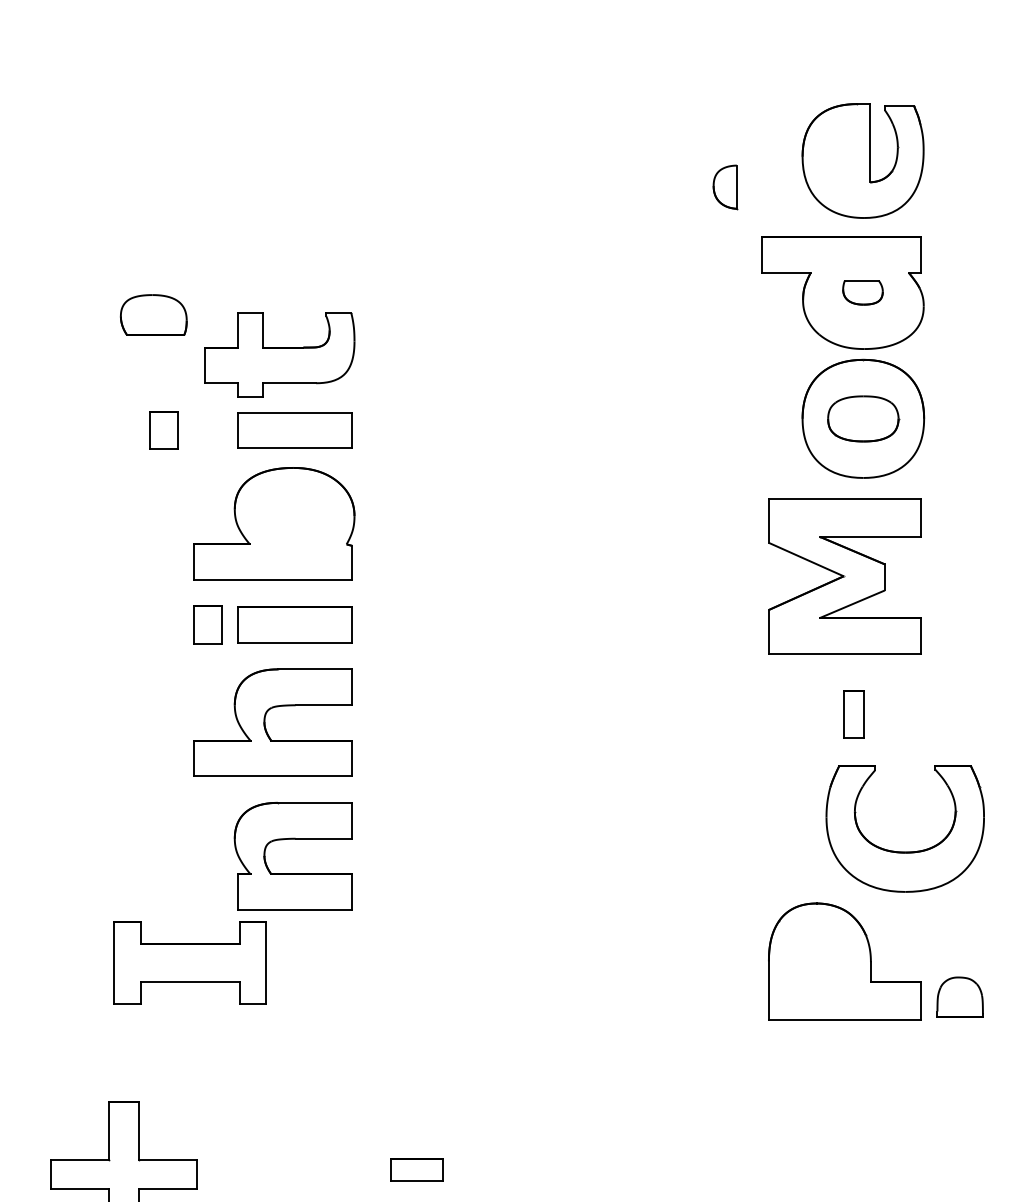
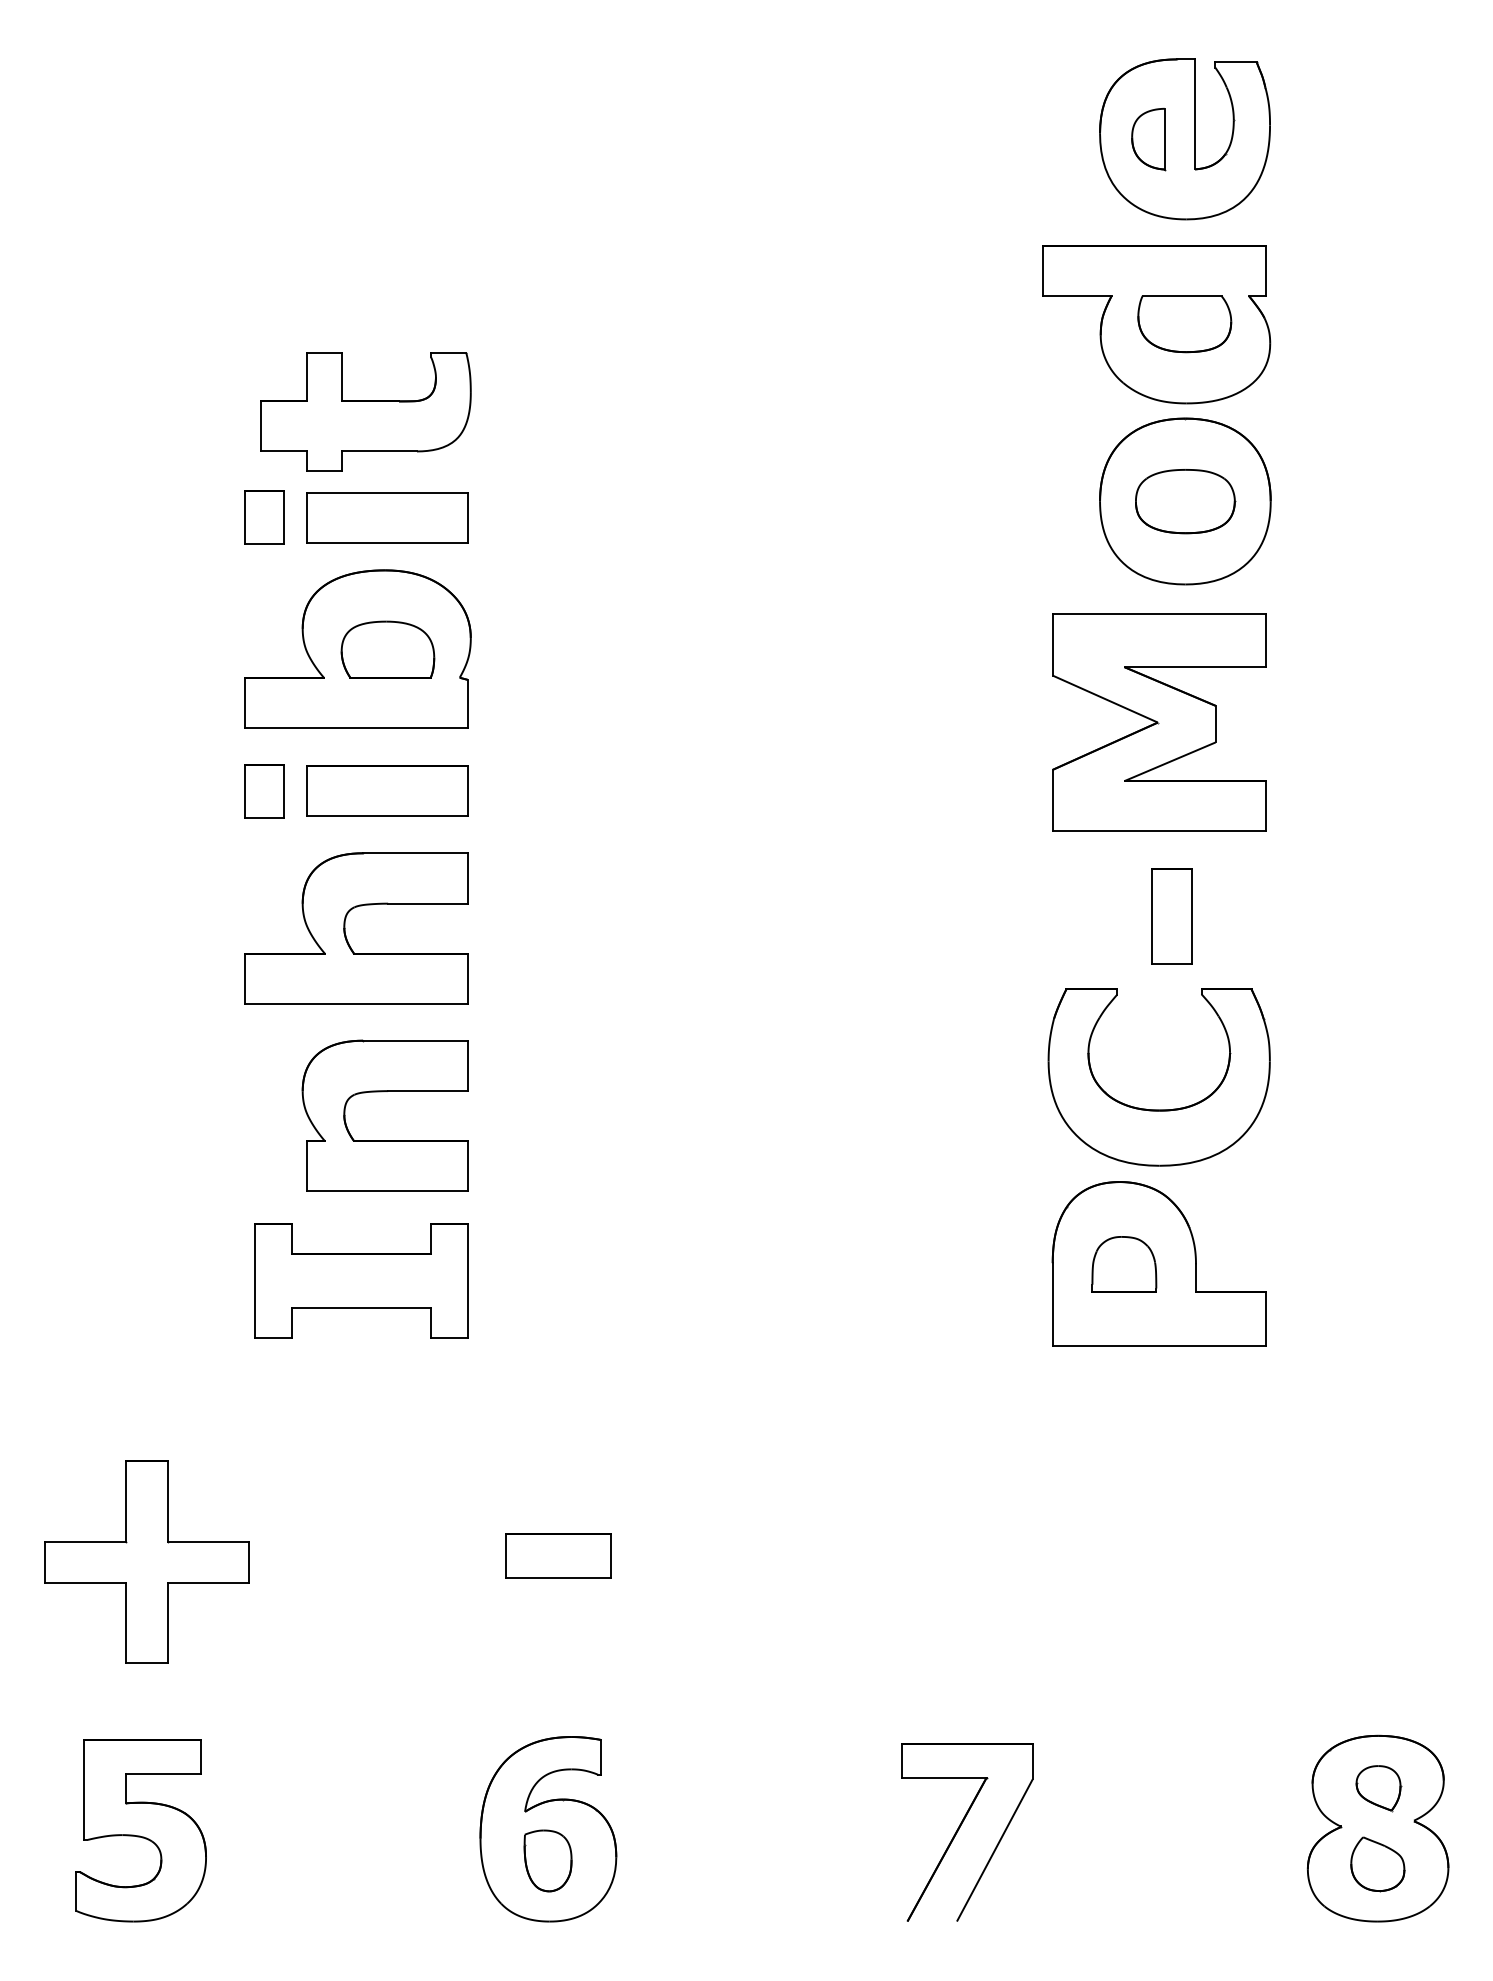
part: (725, 187) -> (1148, 139), moved
part: (862, 292) -> (1184, 324), size x1.67
part: (153, 314) -> (387, 649), moved
part: (164, 430) -> (264, 517), moved
part: (853, 714) -> (1171, 916), size x1.43
part: (904, 851) -> (1158, 1109), moved
part: (190, 962) -> (361, 1280), moved
part: (960, 997) -> (1124, 1264), moved
part: (416, 1169) -> (558, 1555), size x1.43

